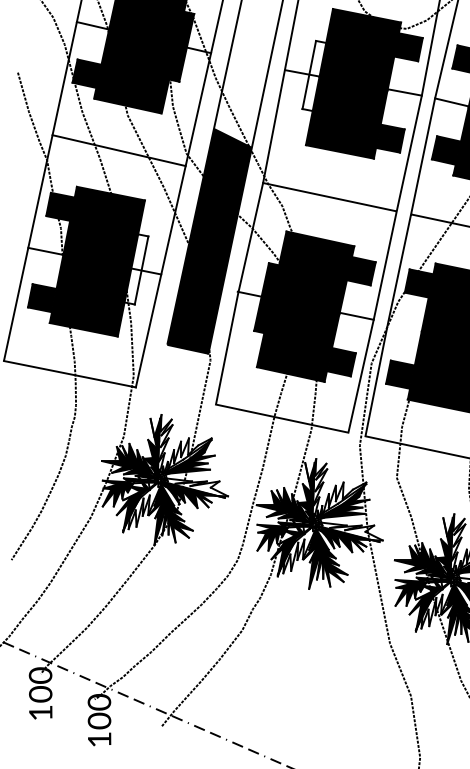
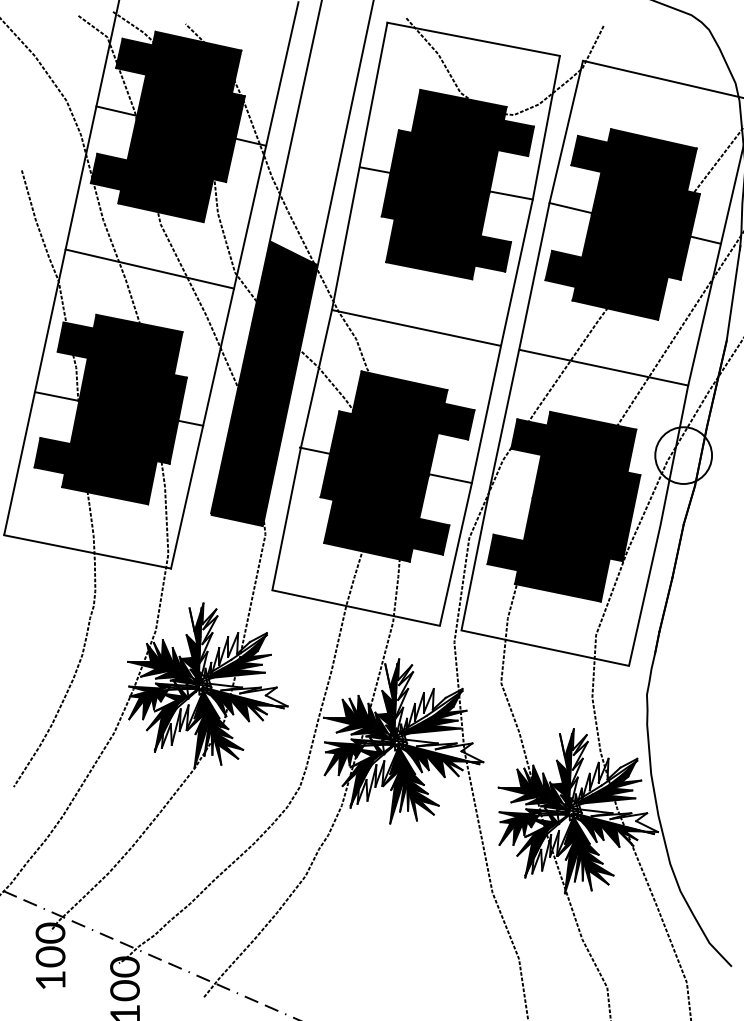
fill: (314, 75) -> (396, 174), added
fill: (136, 269) -> (171, 419), added

